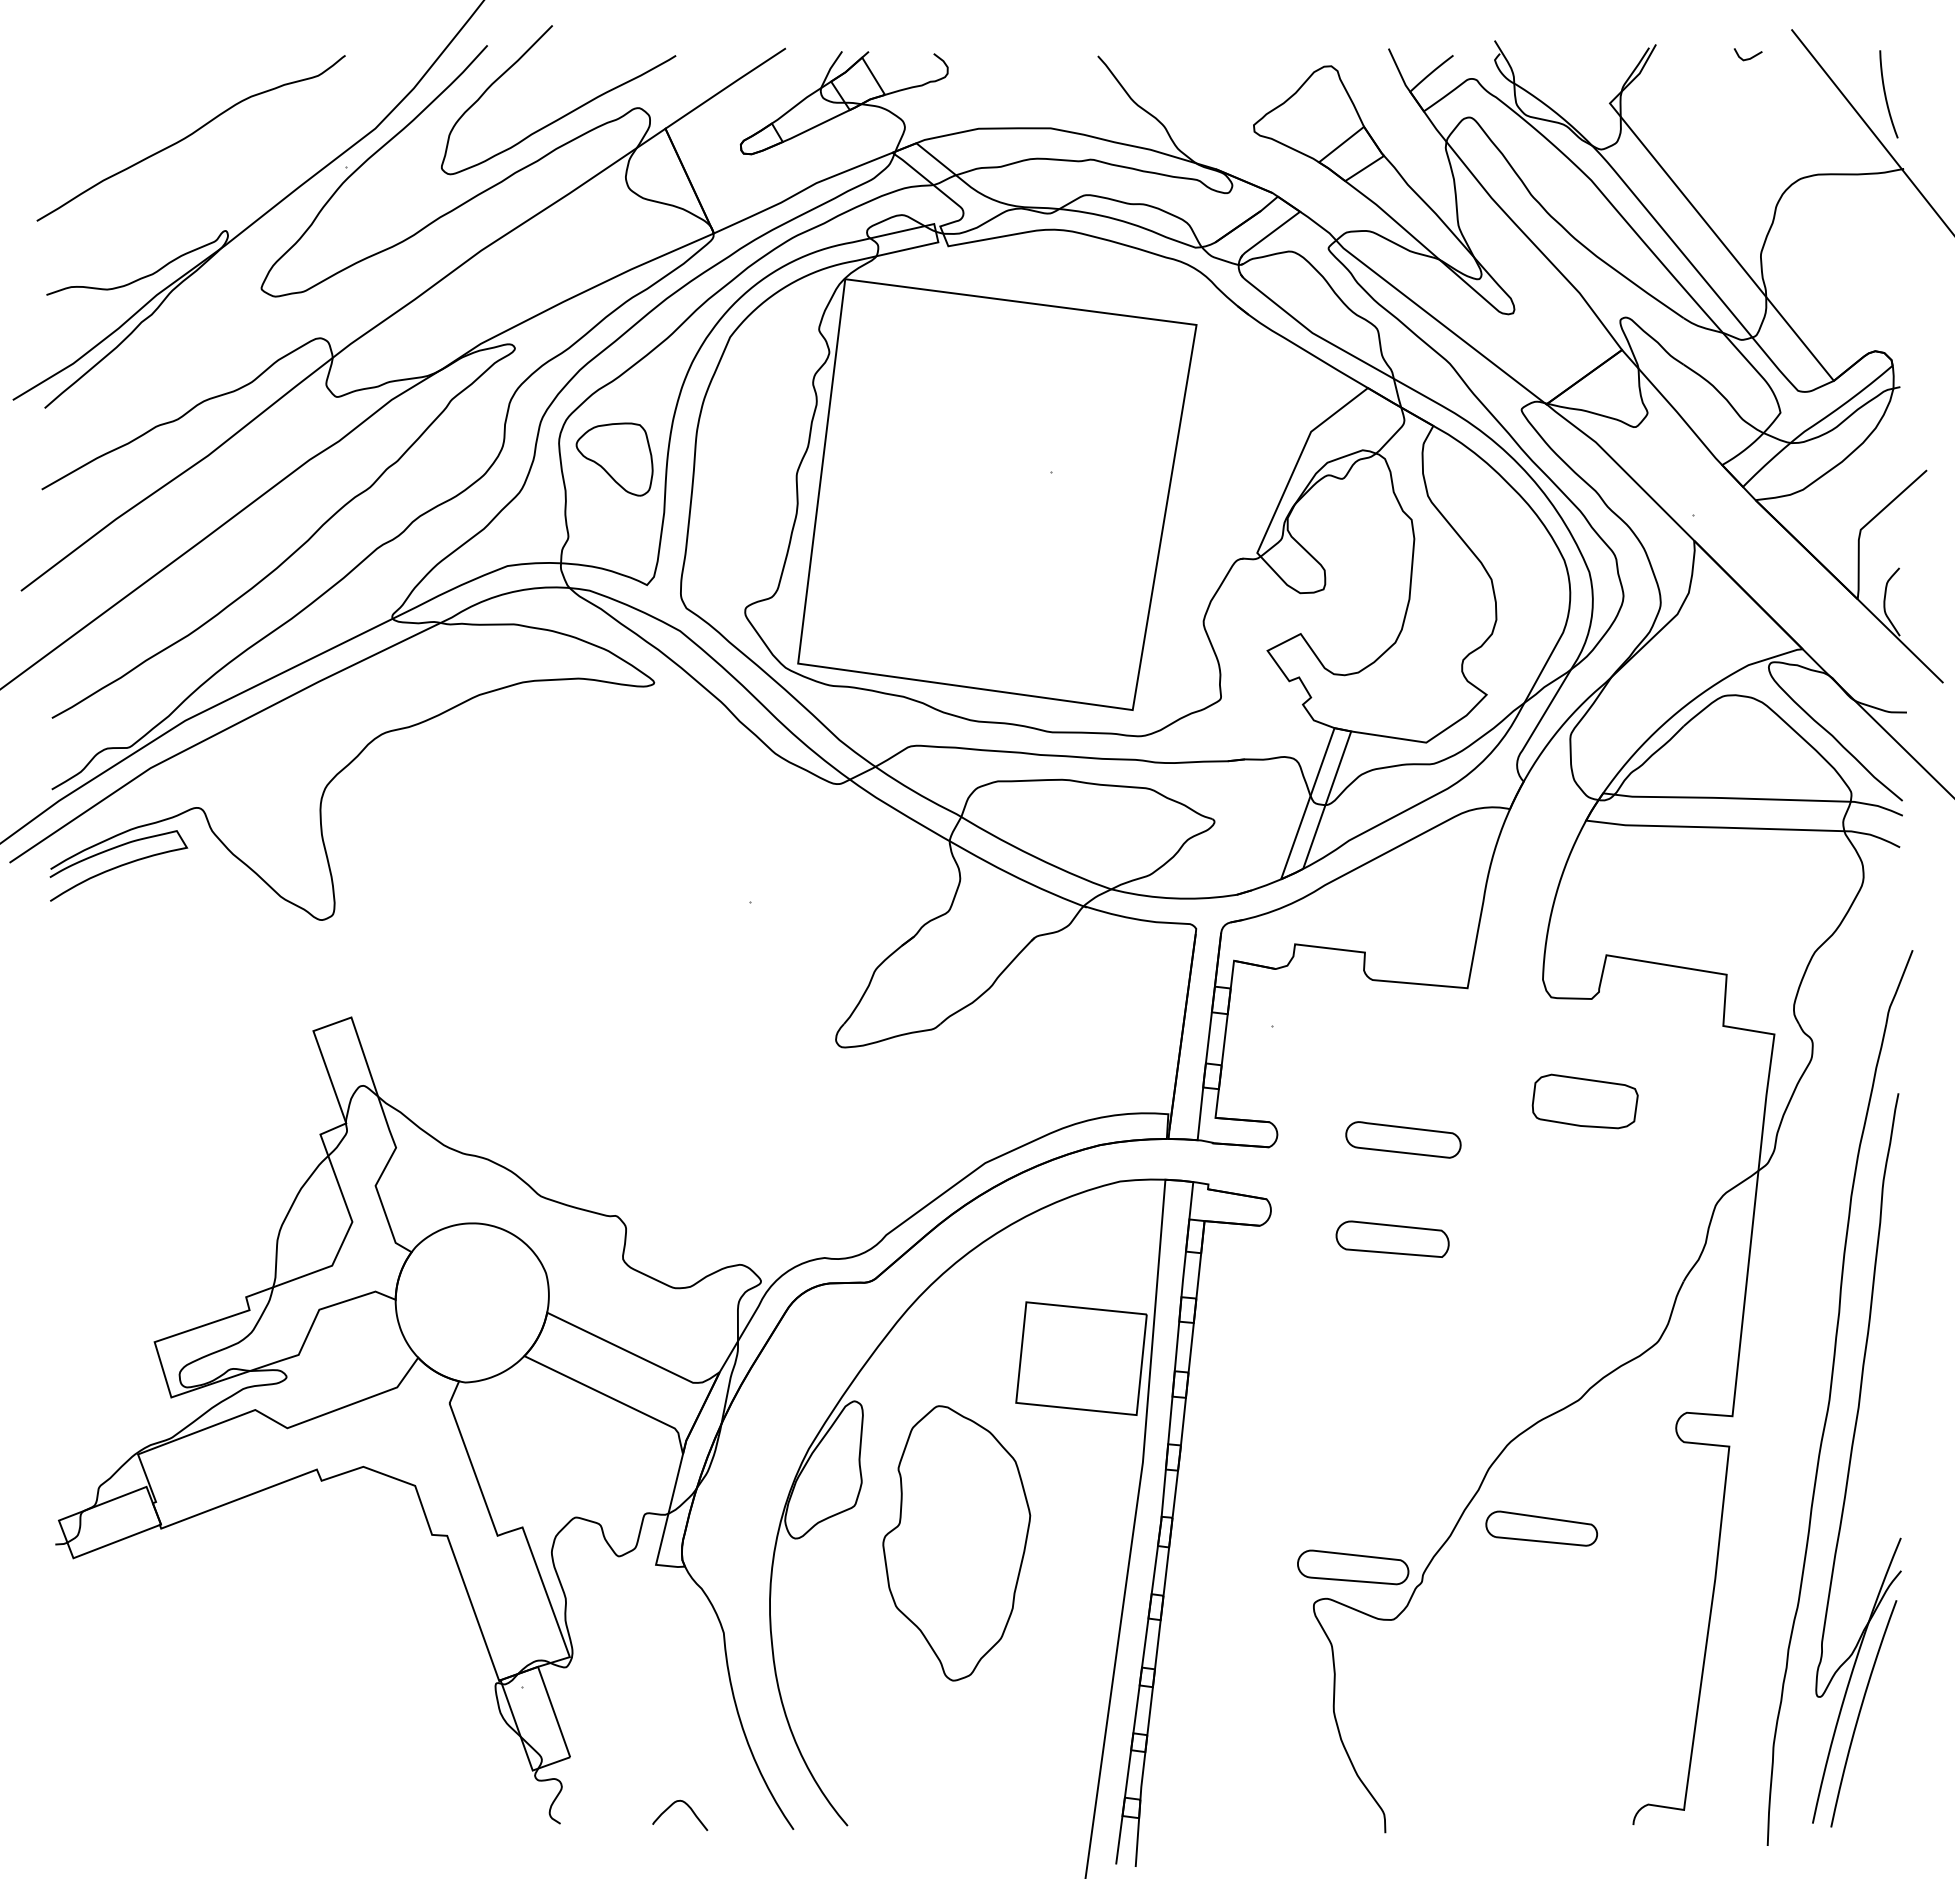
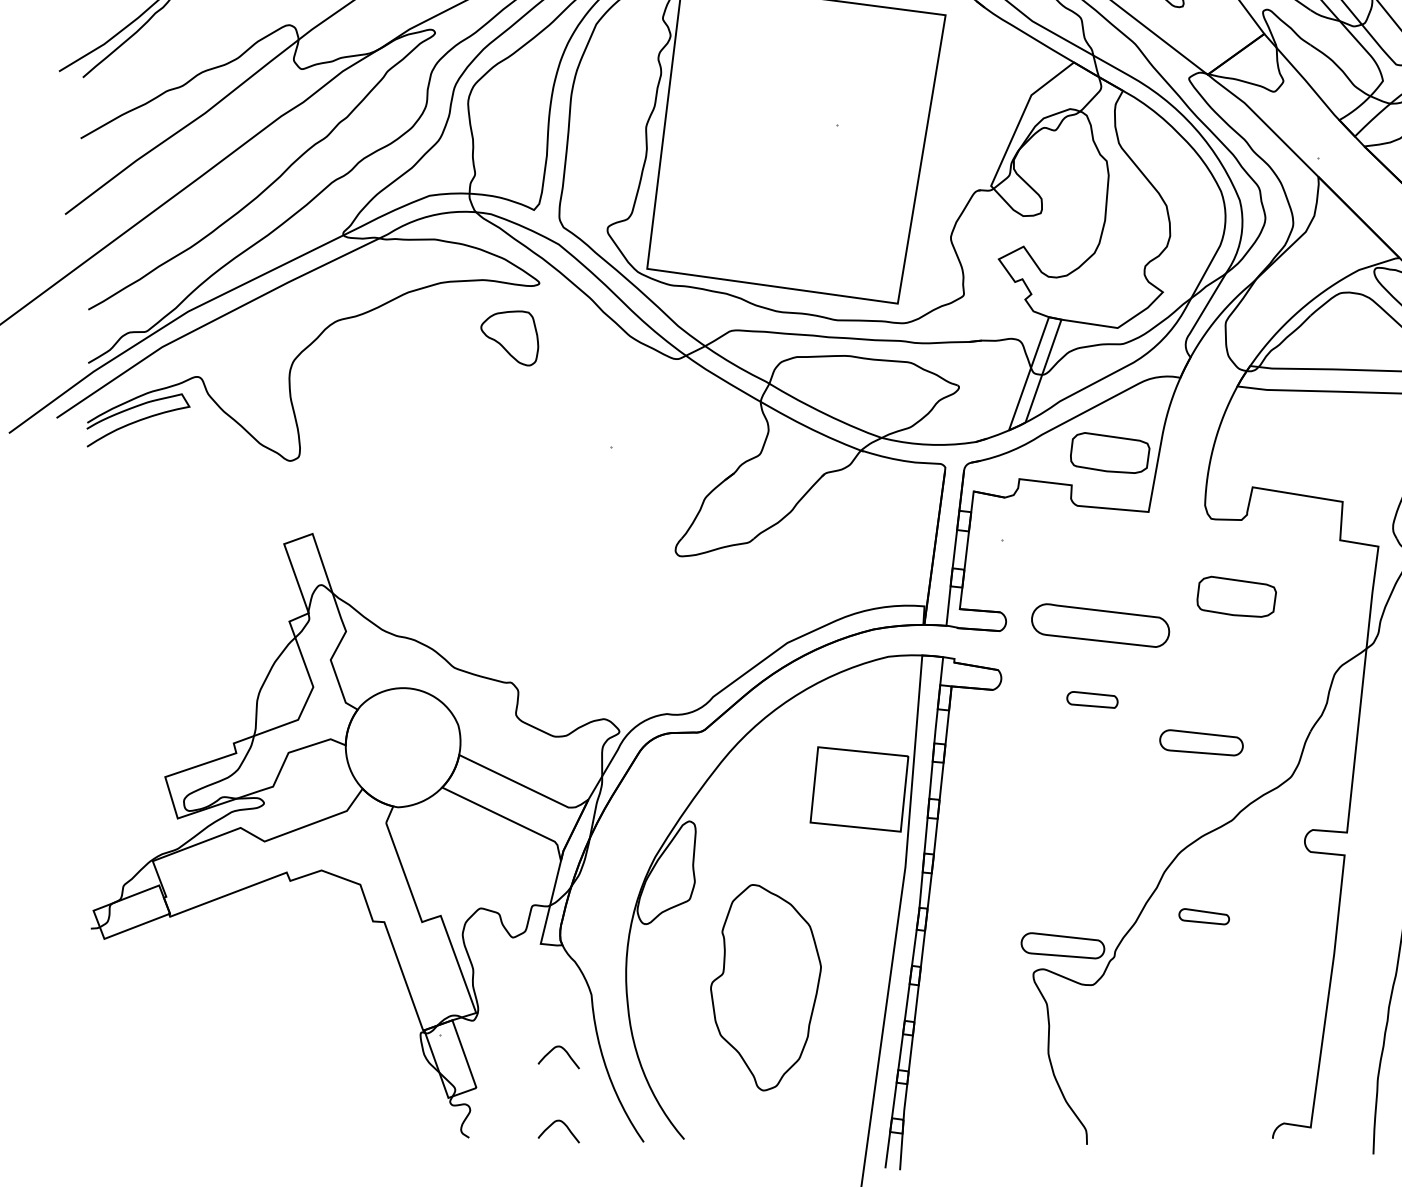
part: (614, 459) -> (509, 338), moved
part: (1415, 909) -> (1109, 453), added
part: (1403, 1139) -> (1100, 625), size x1.6
part: (1392, 1238) -> (1092, 699), size x0.6
part: (1538, 1296) -> (1201, 742), added
part: (1541, 1528) -> (1203, 916), size x0.6
part: (956, 1543) -> (765, 987), moved
curve: (687, 1707) -> (564, 1050), added

